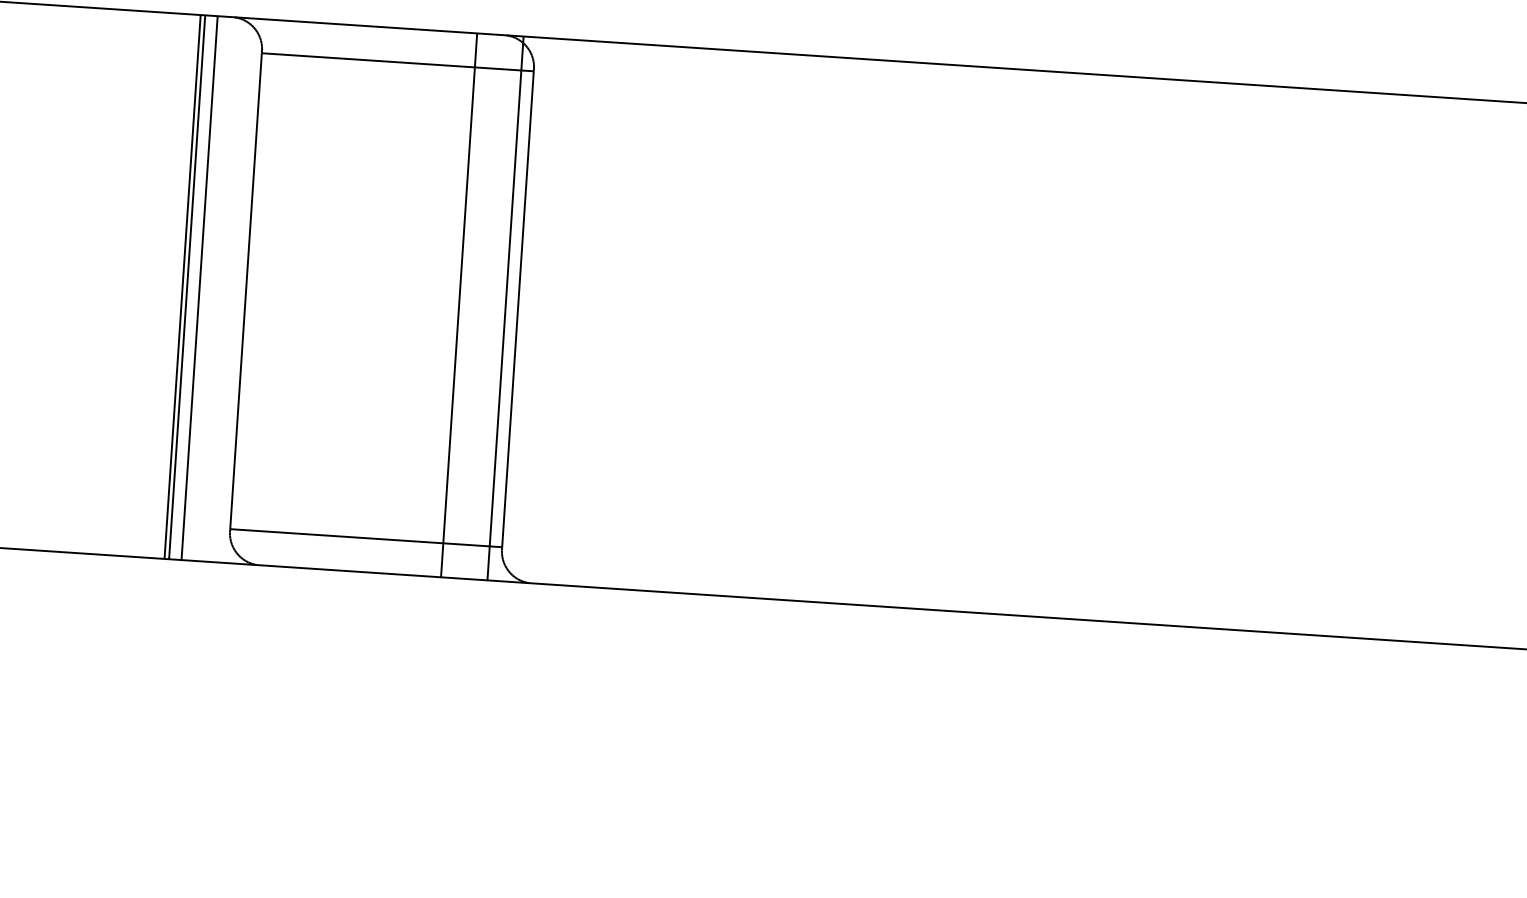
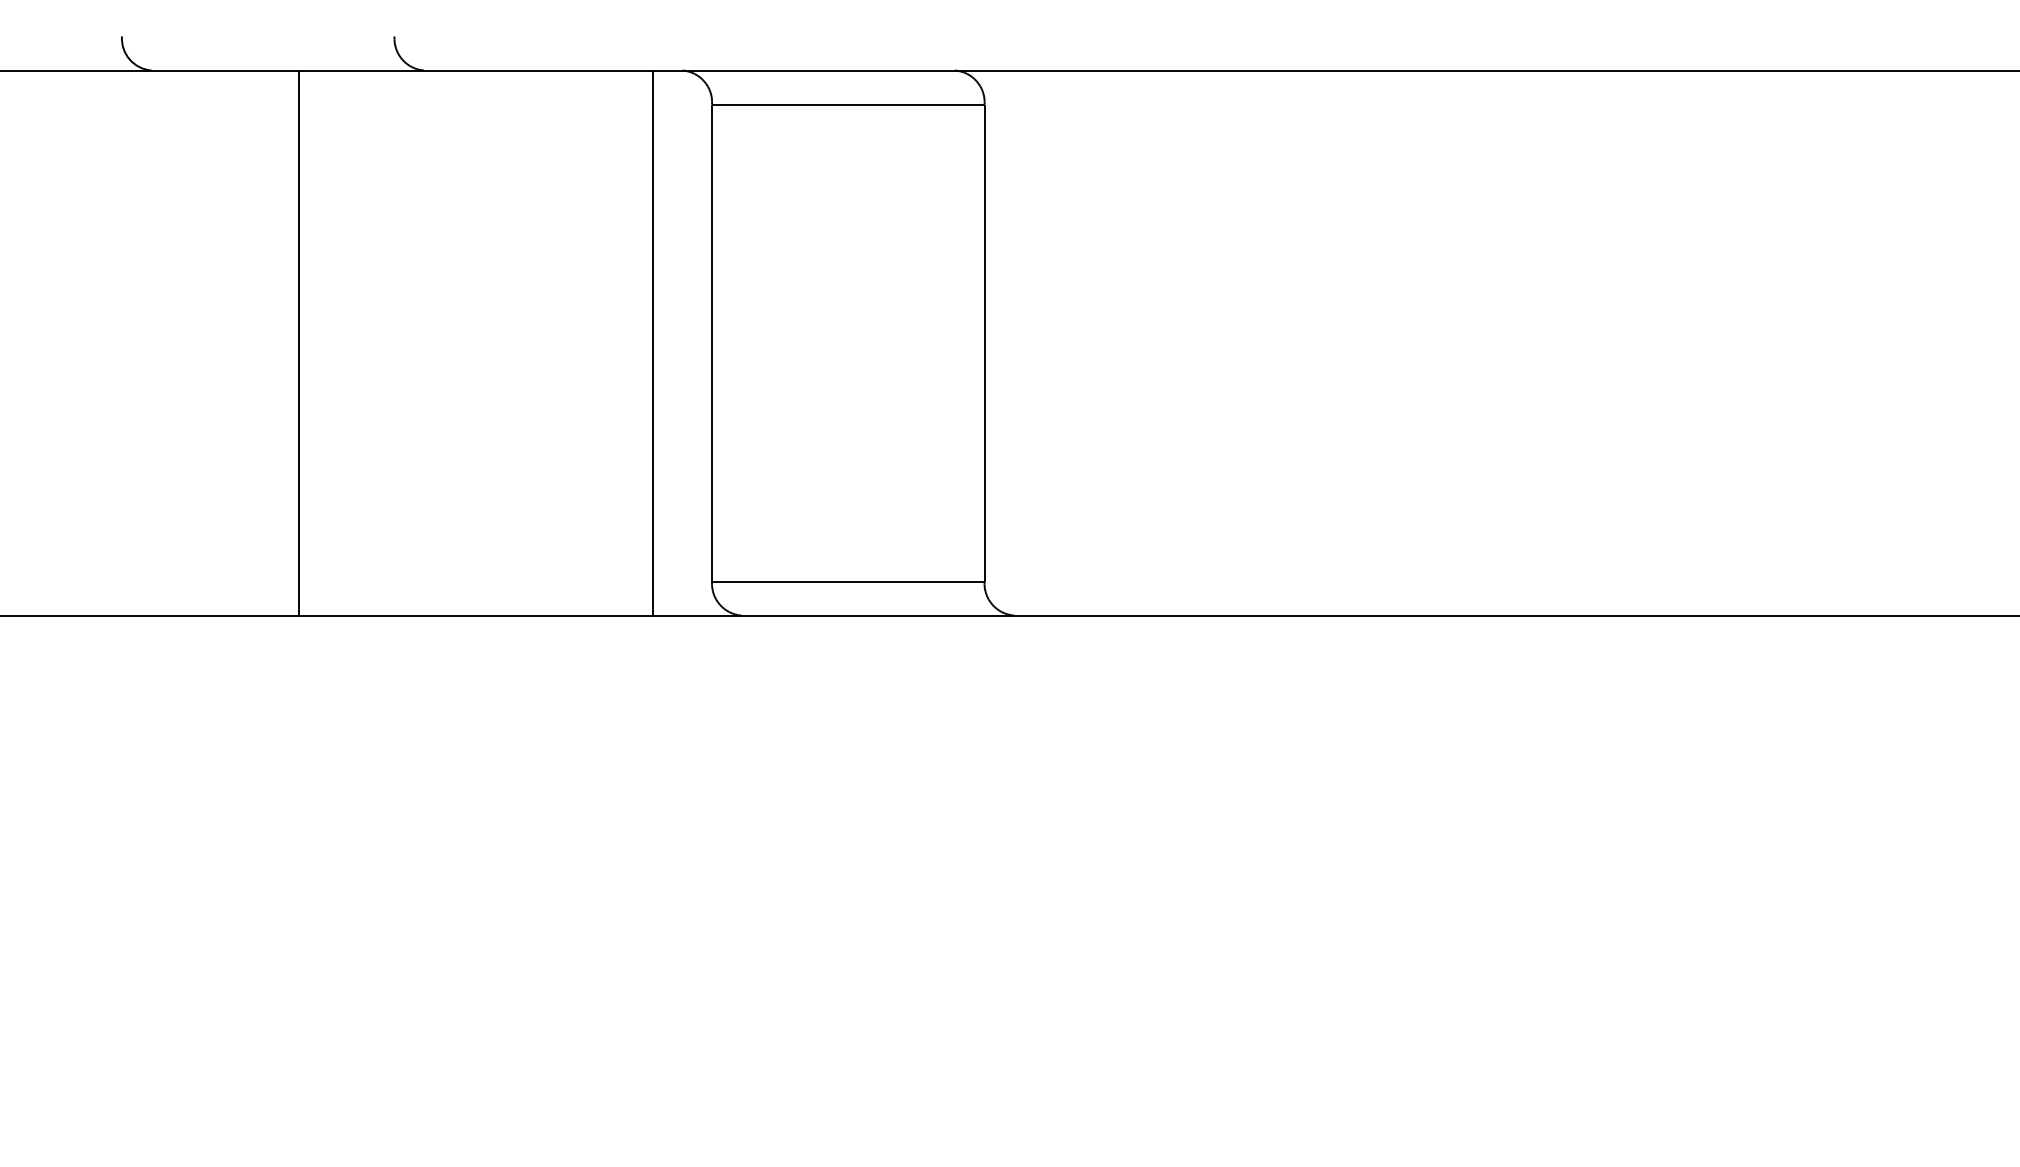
line: (182, 286) -> (648, 342), removed
line: (199, 287) -> (665, 342), removed
line: (459, 304) -> (925, 342), removed
line: (505, 307) -> (972, 342), removed

